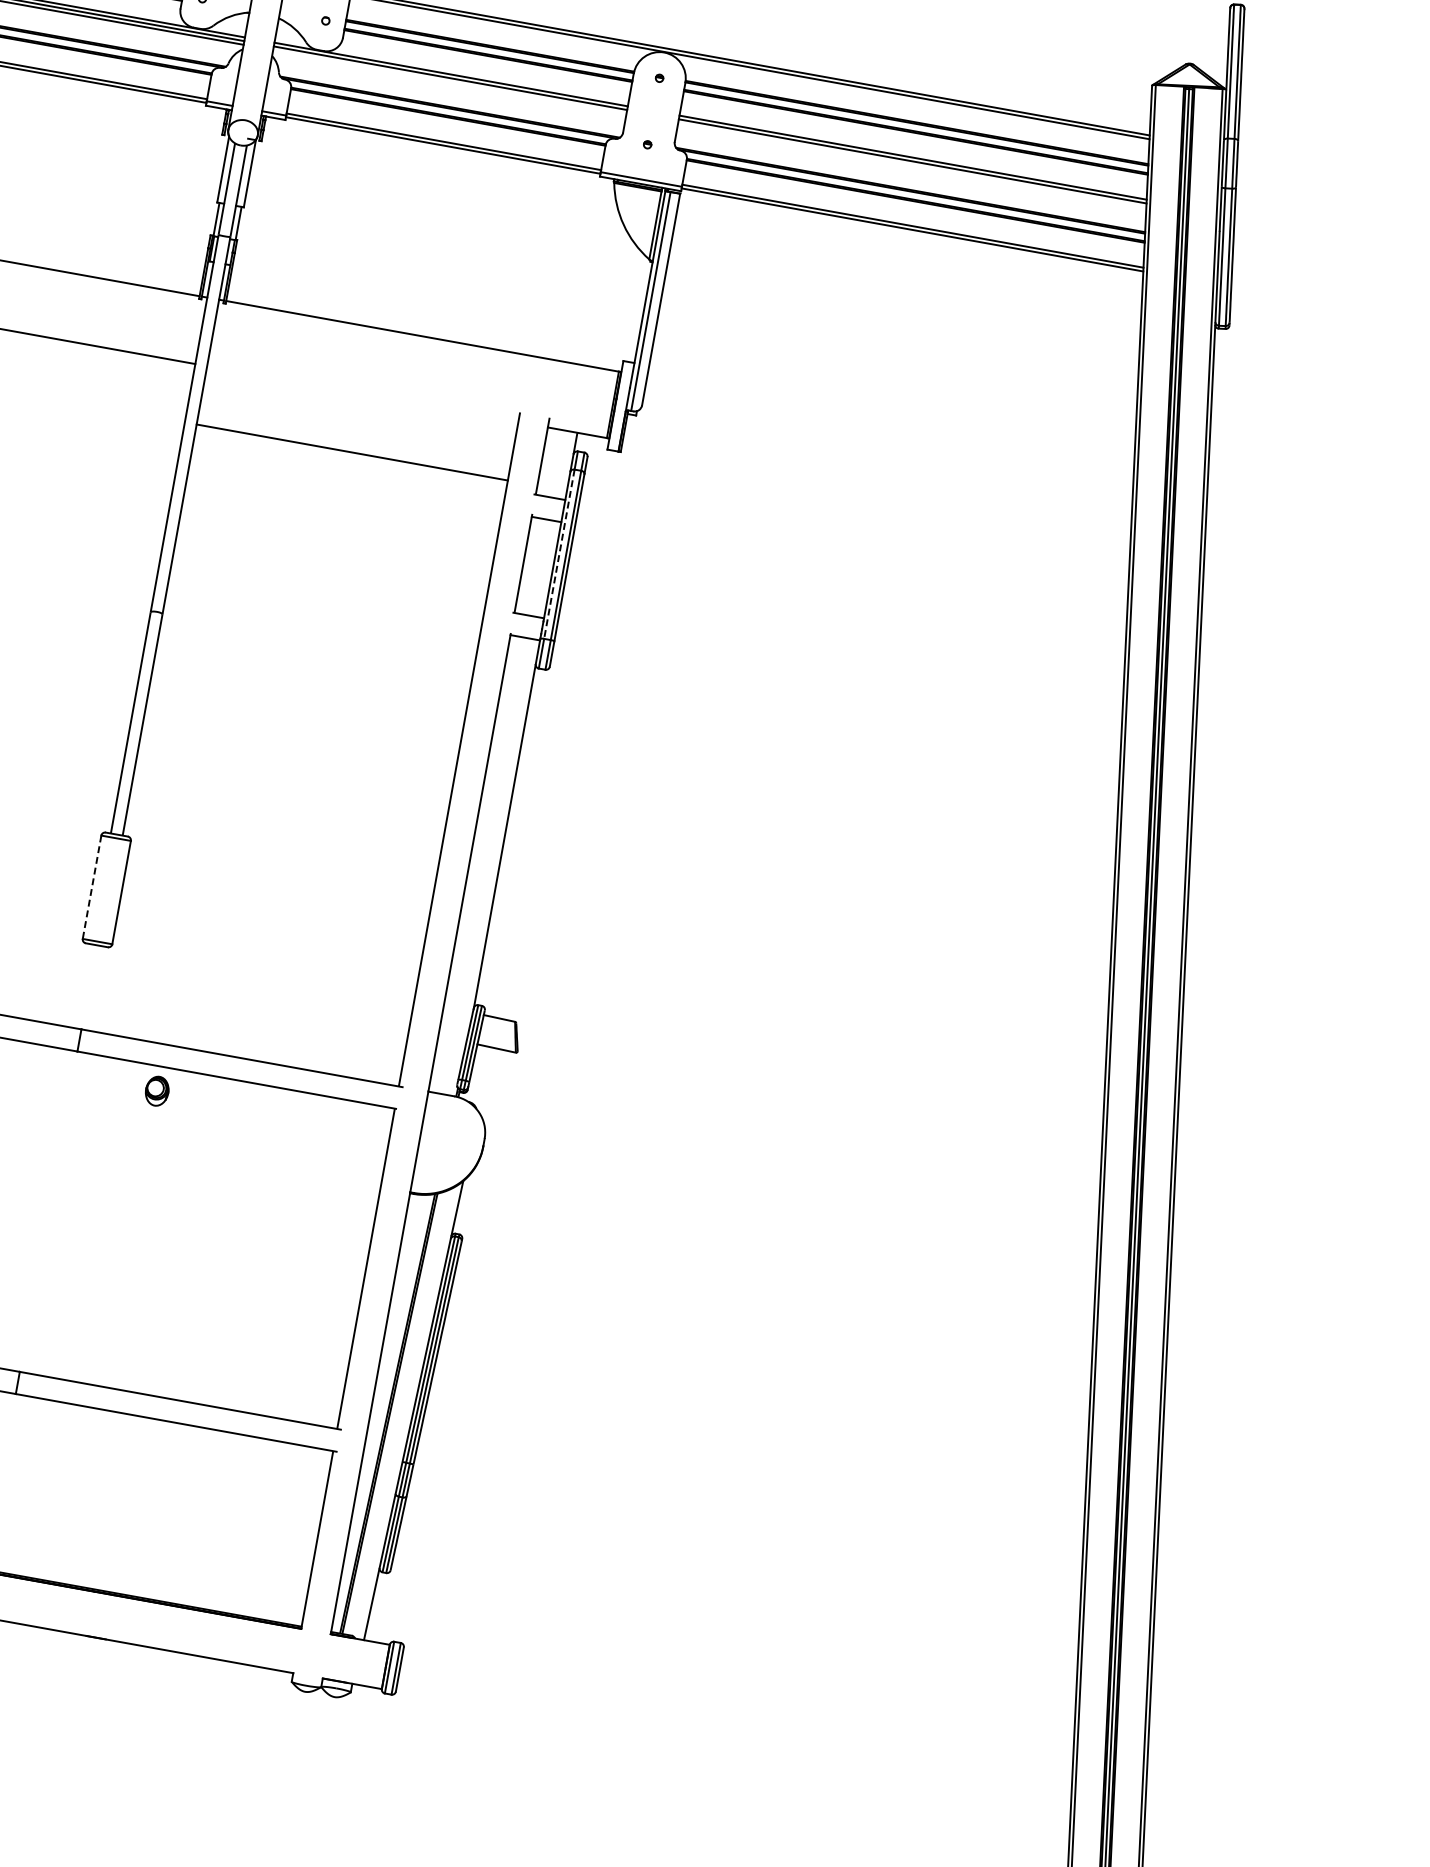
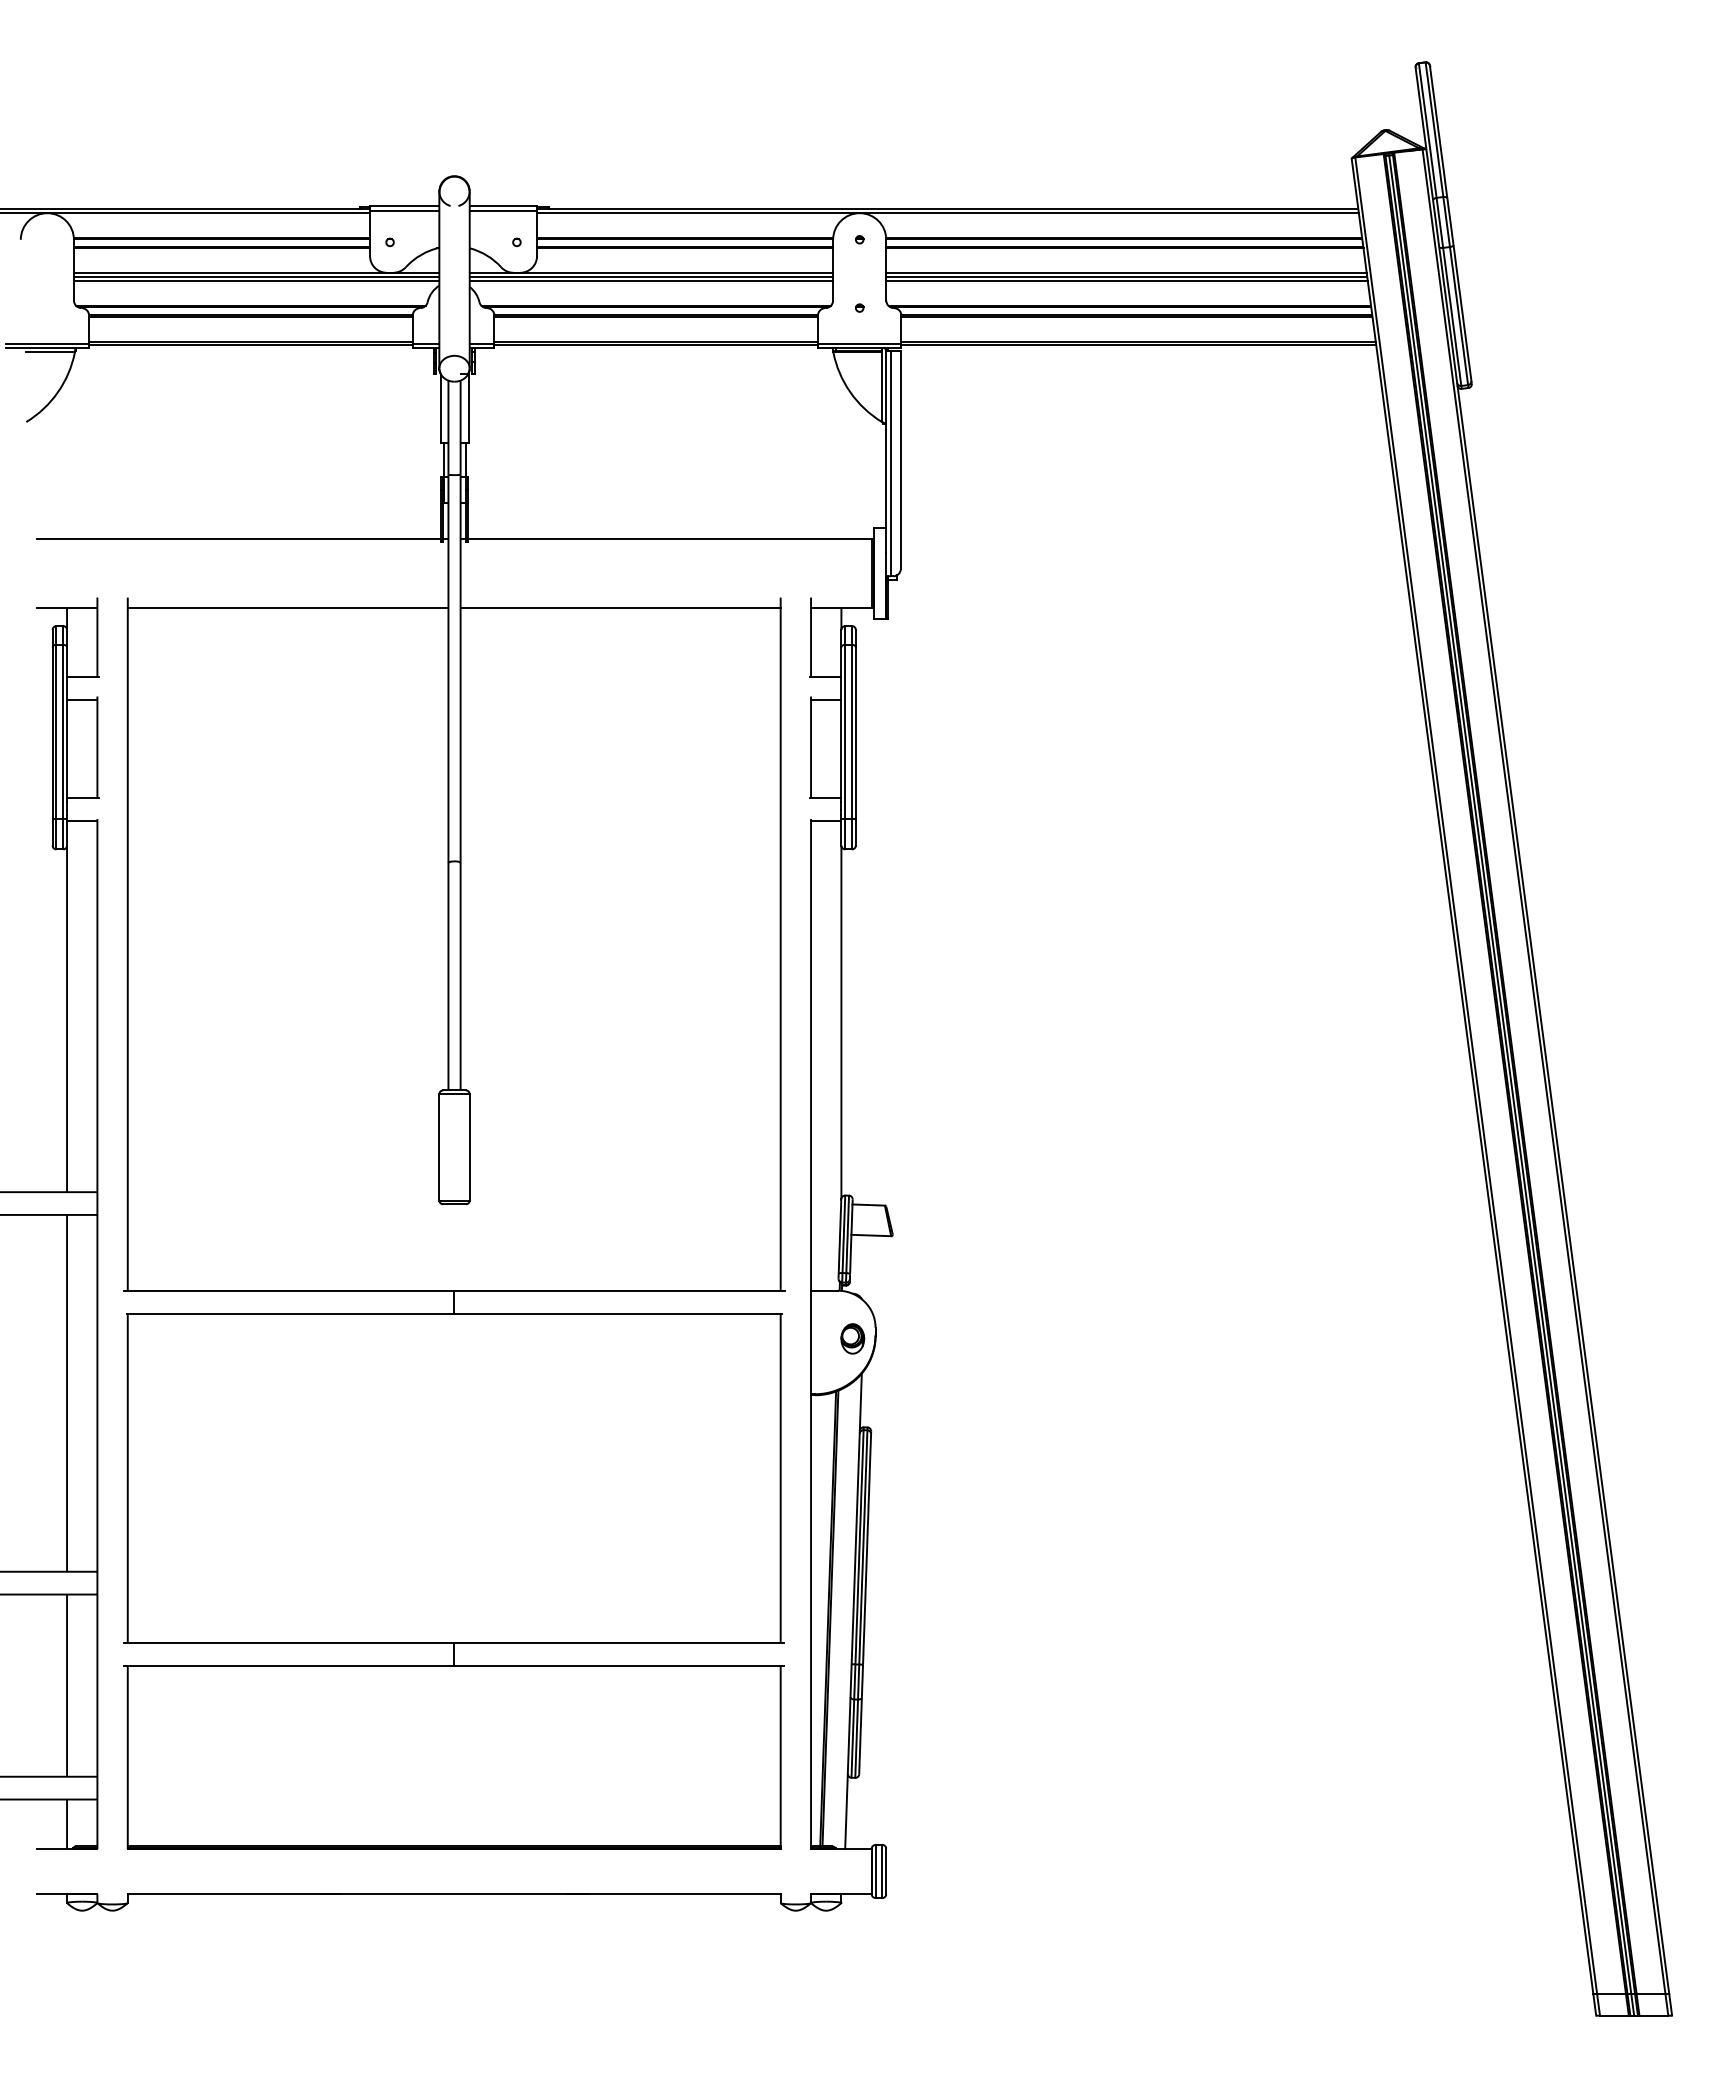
line: (450, 81) -> (651, 280), added
line: (911, 164) -> (1126, 280), added
line: (352, 452) -> (620, 607), moved
line: (559, 554) -> (845, 732), dashed -> solid
line: (92, 887) -> (439, 1147), dashed -> solid
part: (157, 1090) -> (852, 1338), moved

